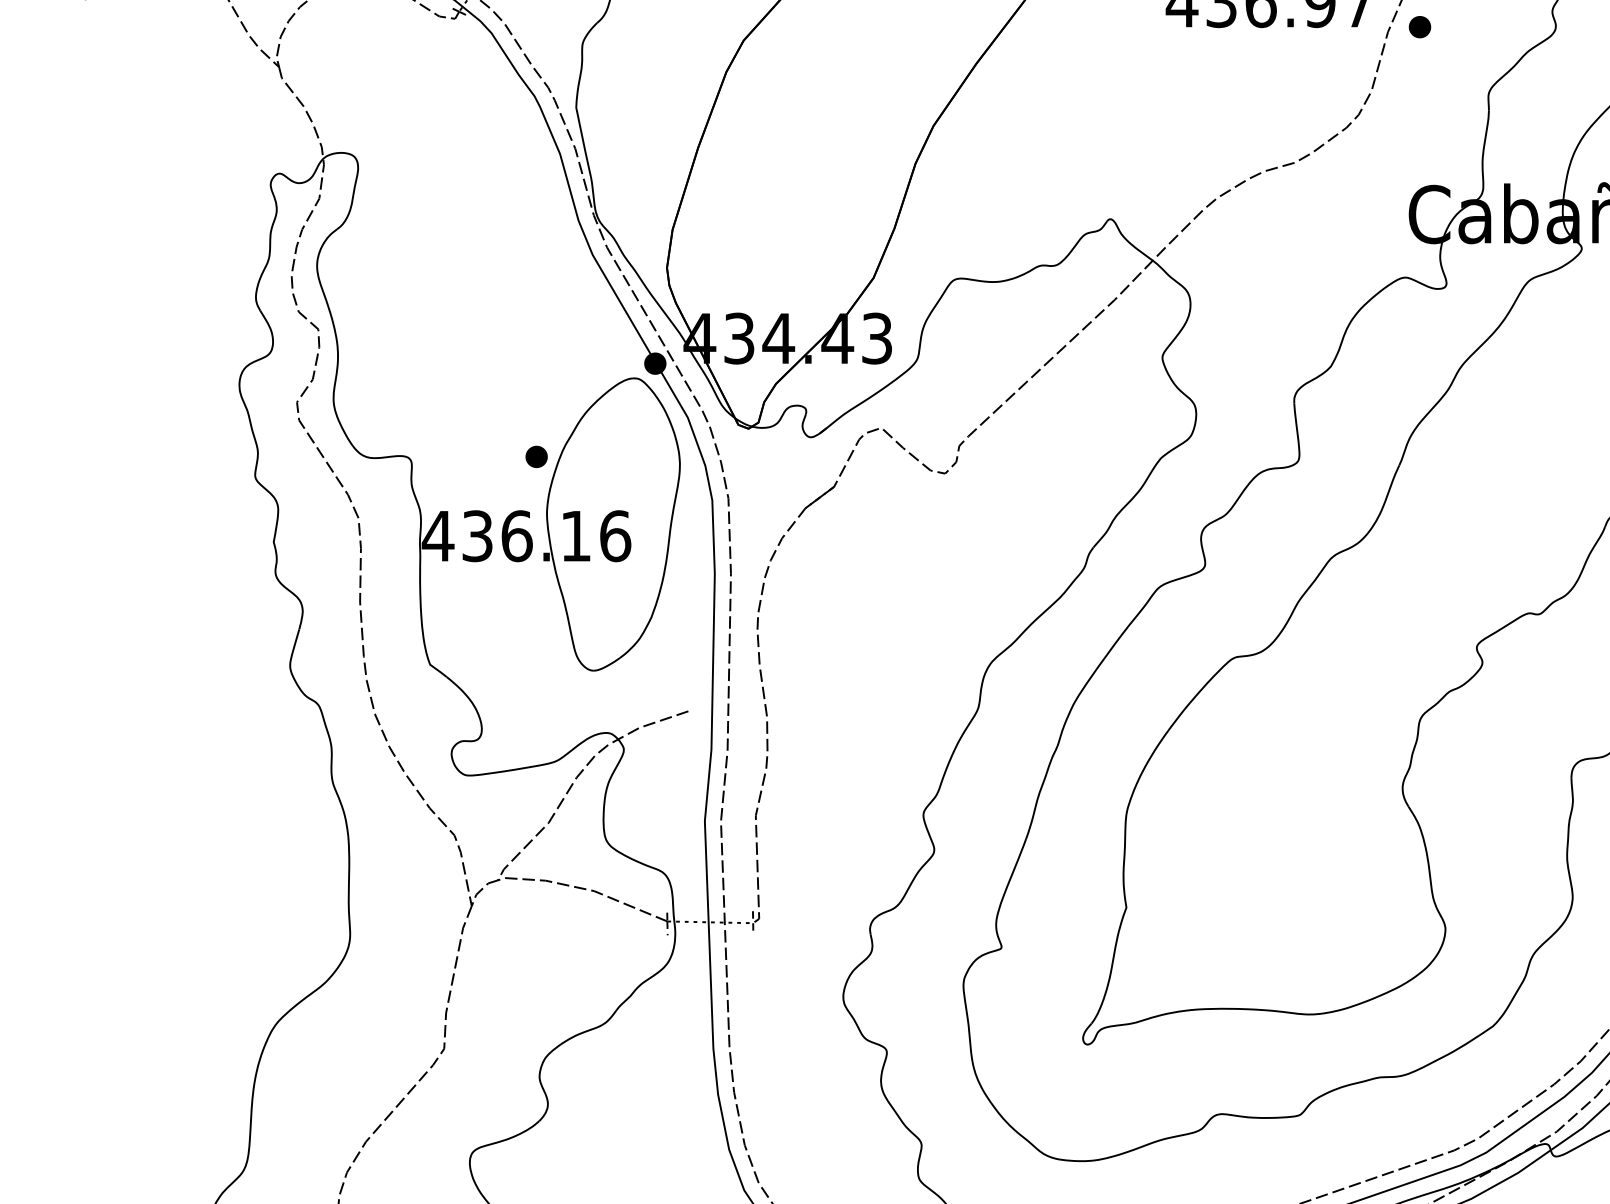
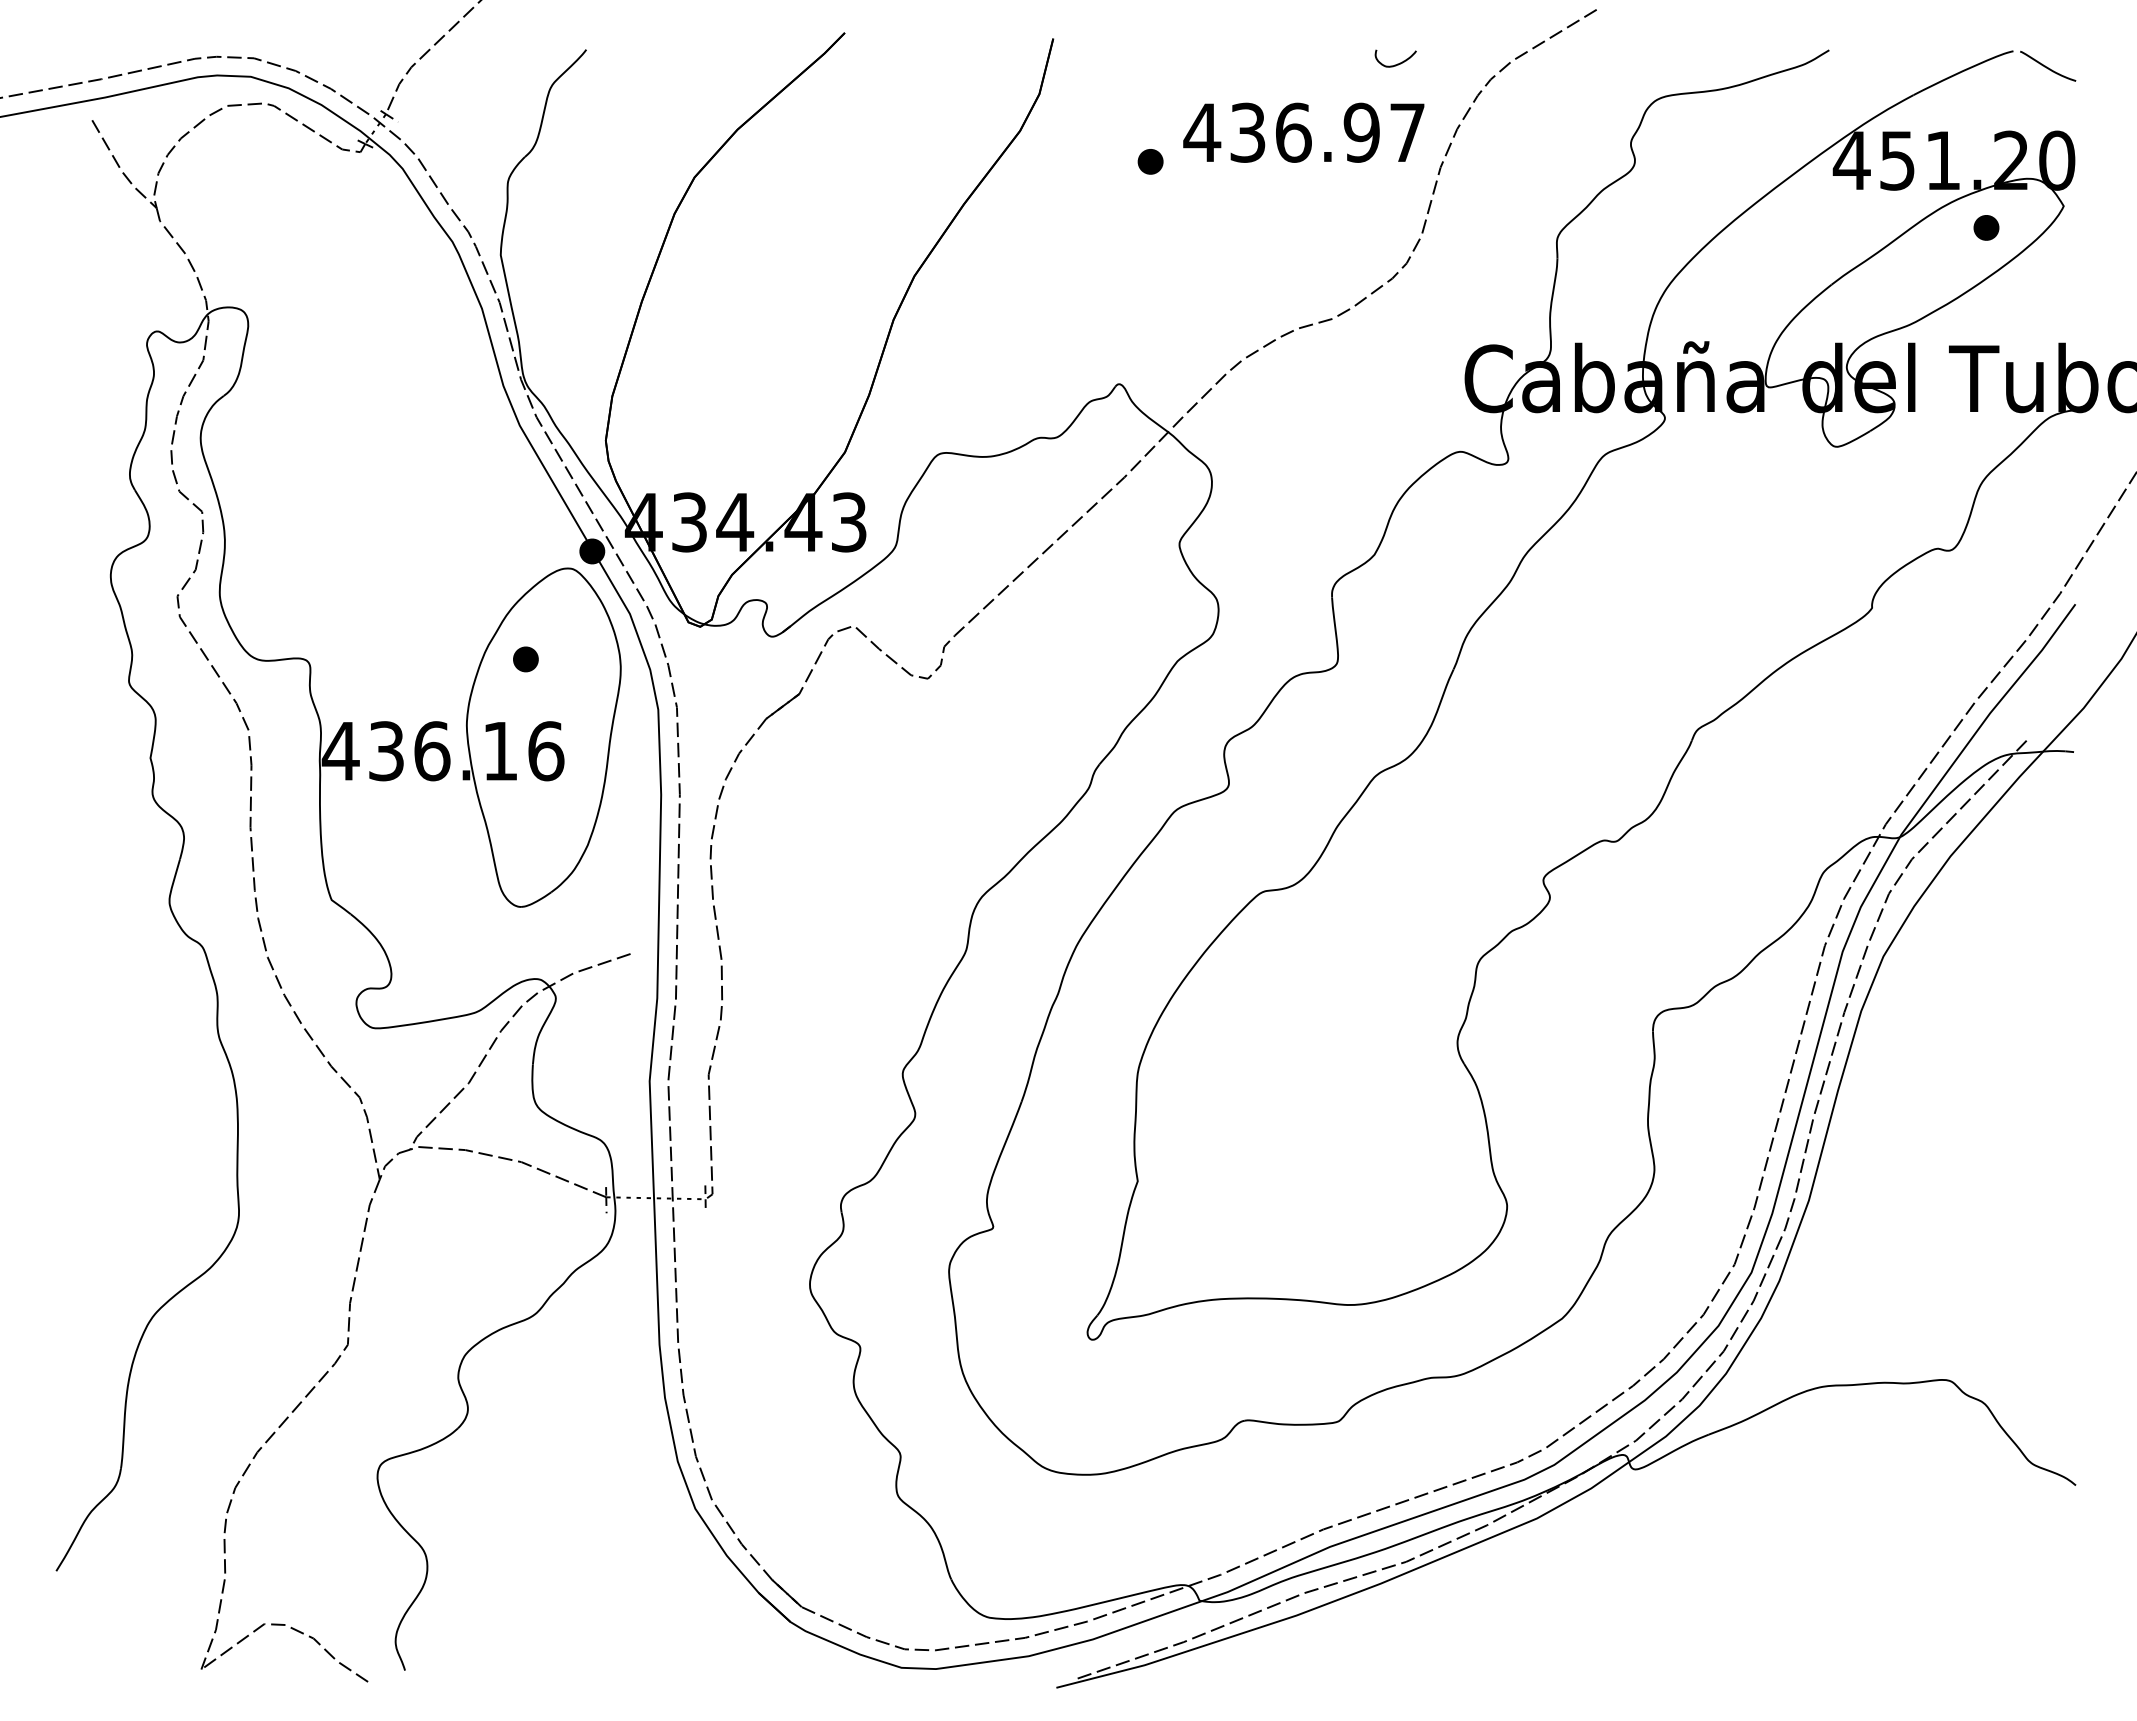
part: (1419, 26) -> (1150, 161), moved
part: (536, 456) -> (525, 659), moved

